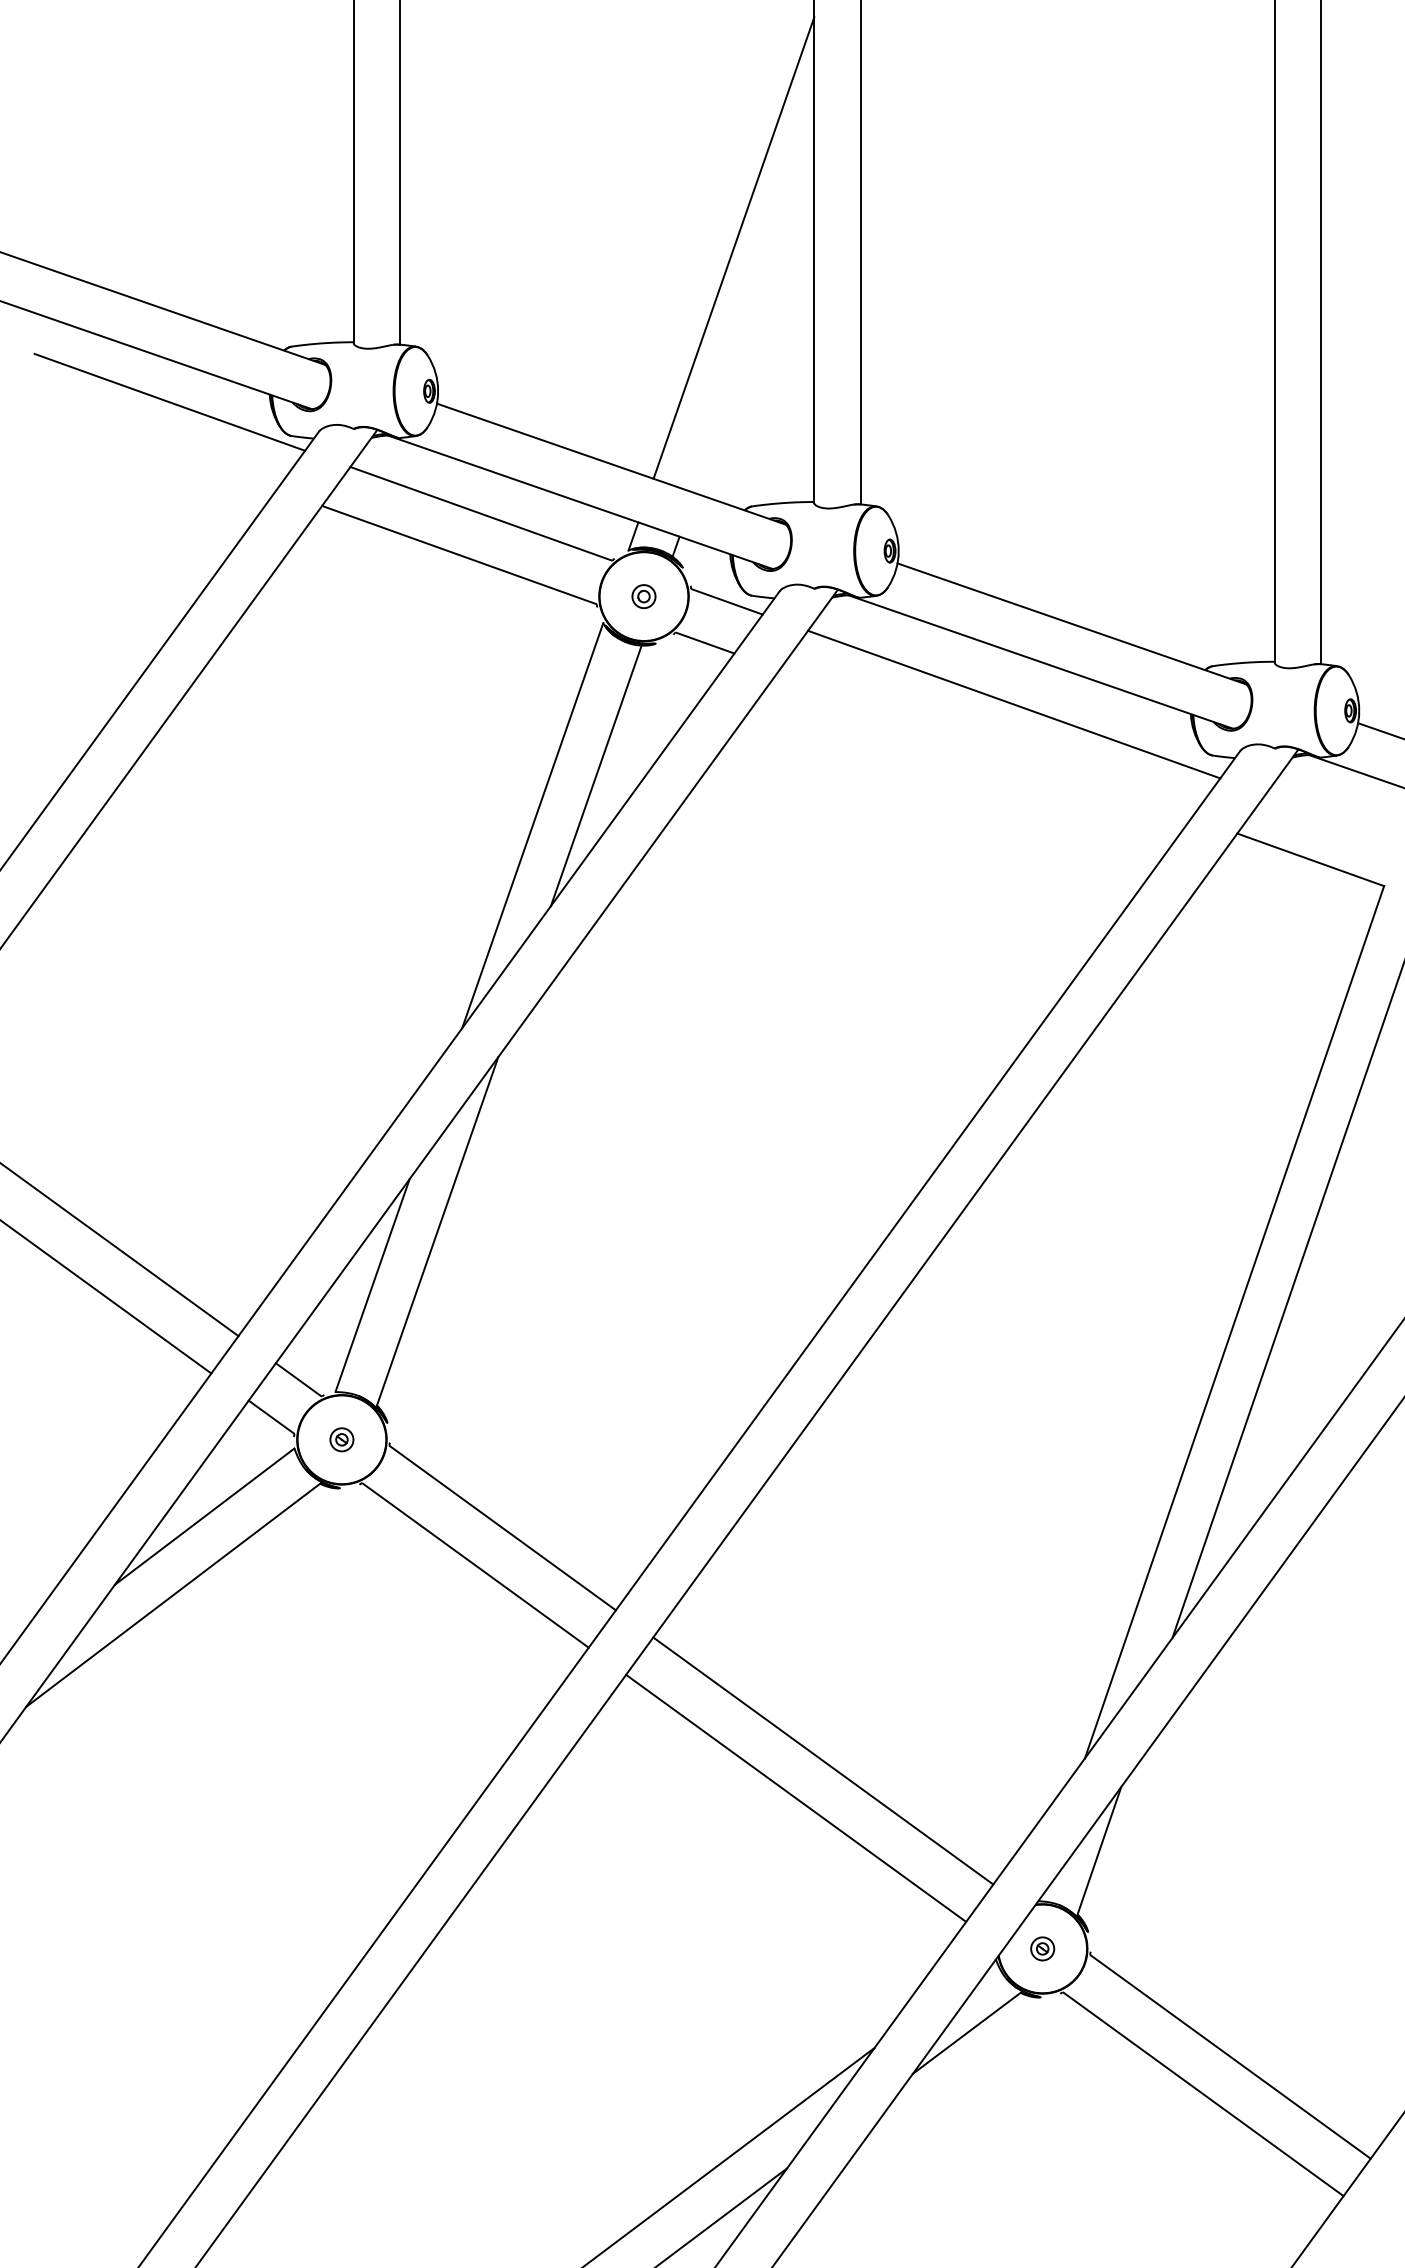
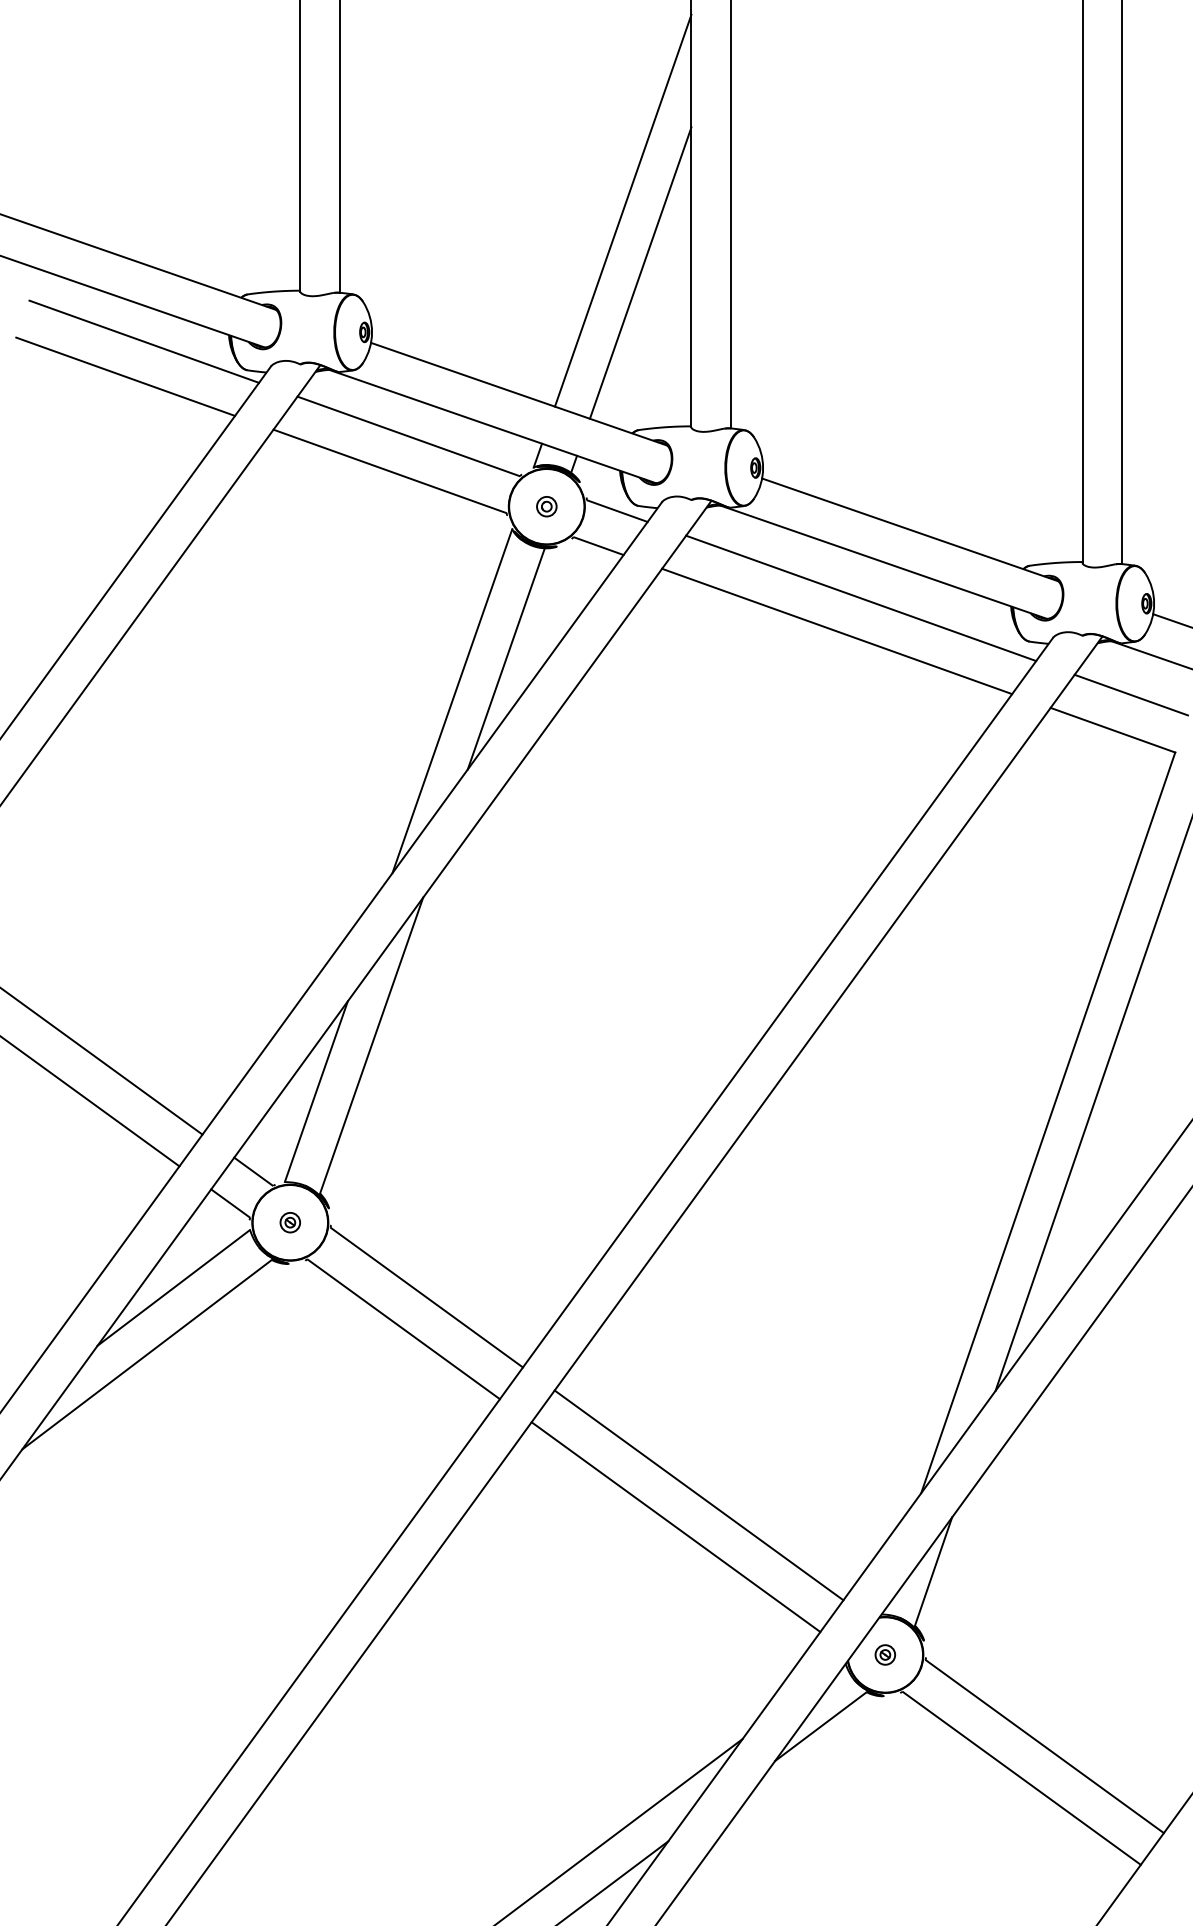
line: (754, 320) -> (640, 272), added
line: (147, 443) -> (125, 376), added
line: (986, 743) -> (837, 631), added
line: (1332, 817) -> (1131, 694), added

